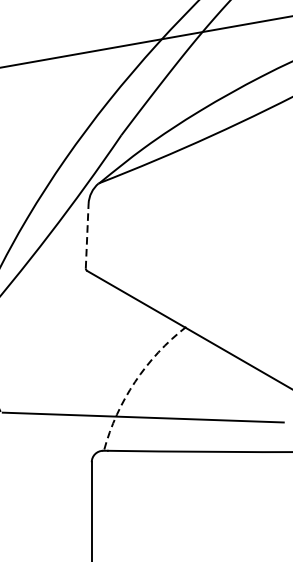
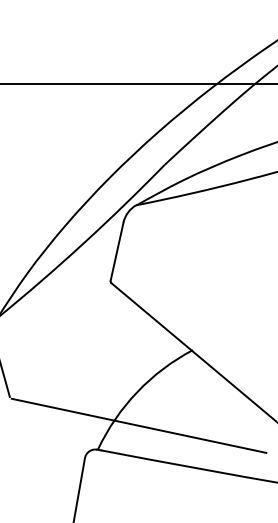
line: (87, 236) -> (117, 251), dashed -> solid
arc: (135, 382) -> (137, 392), dashed -> solid

